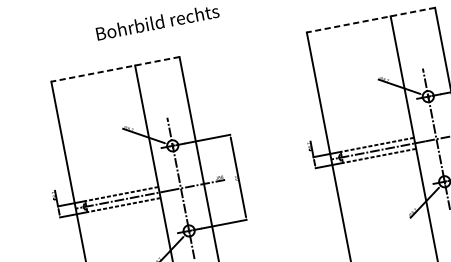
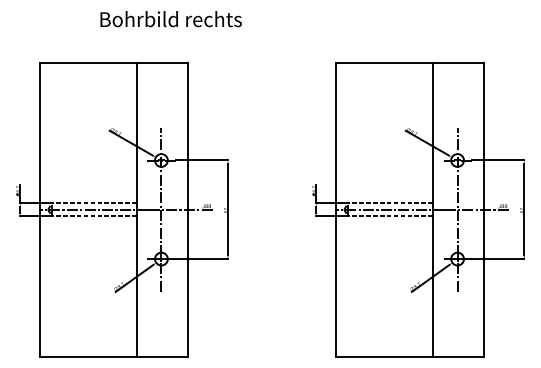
line: (370, 20) -> (409, 62), dashed -> solid
line: (115, 69) -> (113, 62), dashed -> solid

